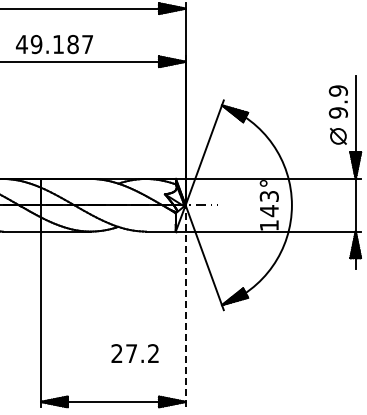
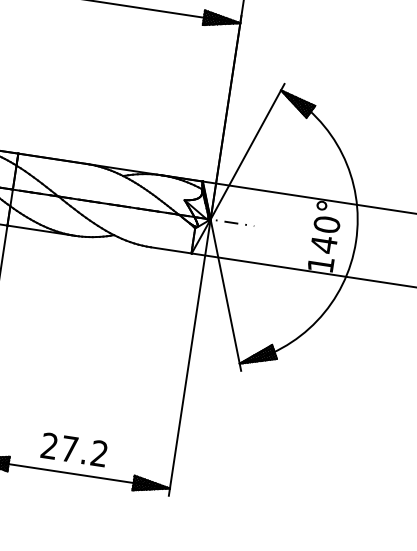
text: (268, 196) -> (325, 224), 143° -> 140°
line: (185, 306) -> (189, 357), dashed -> solid
text: (134, 353) -> (73, 449), moved

